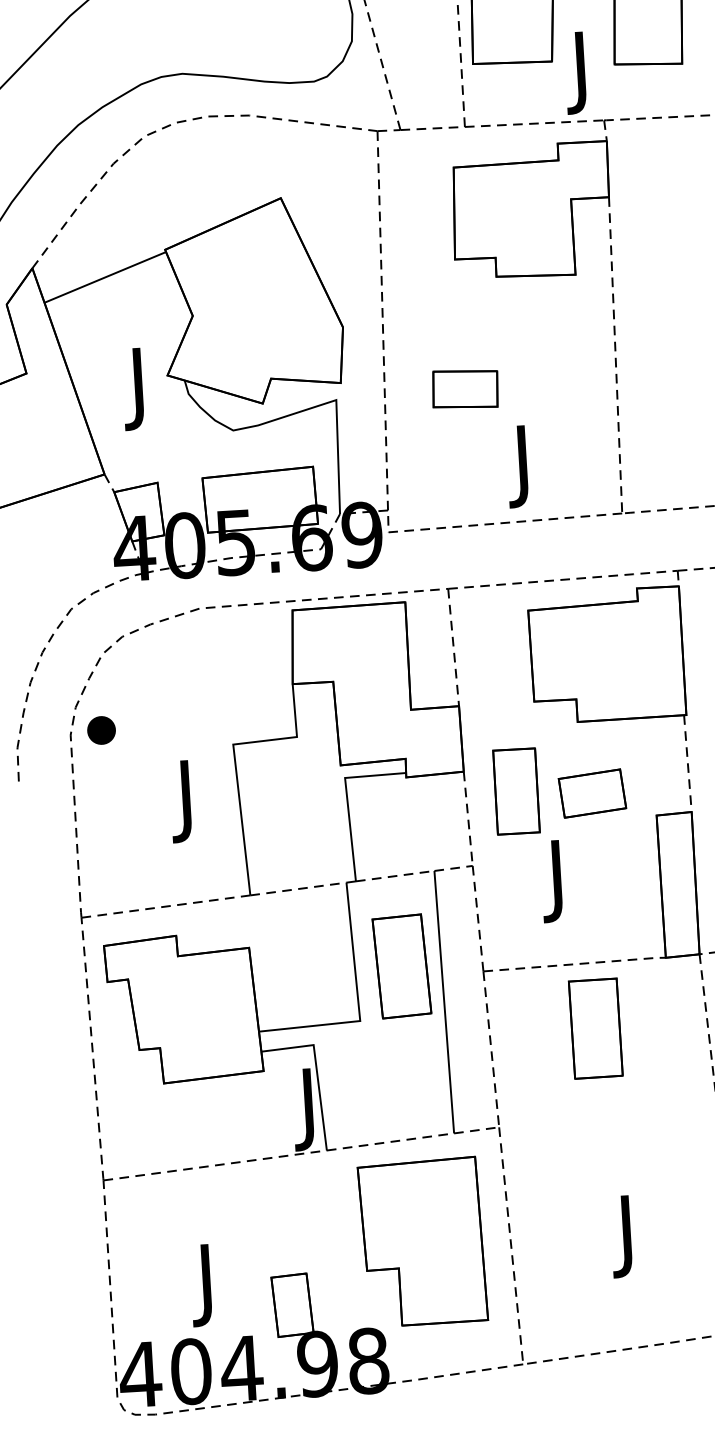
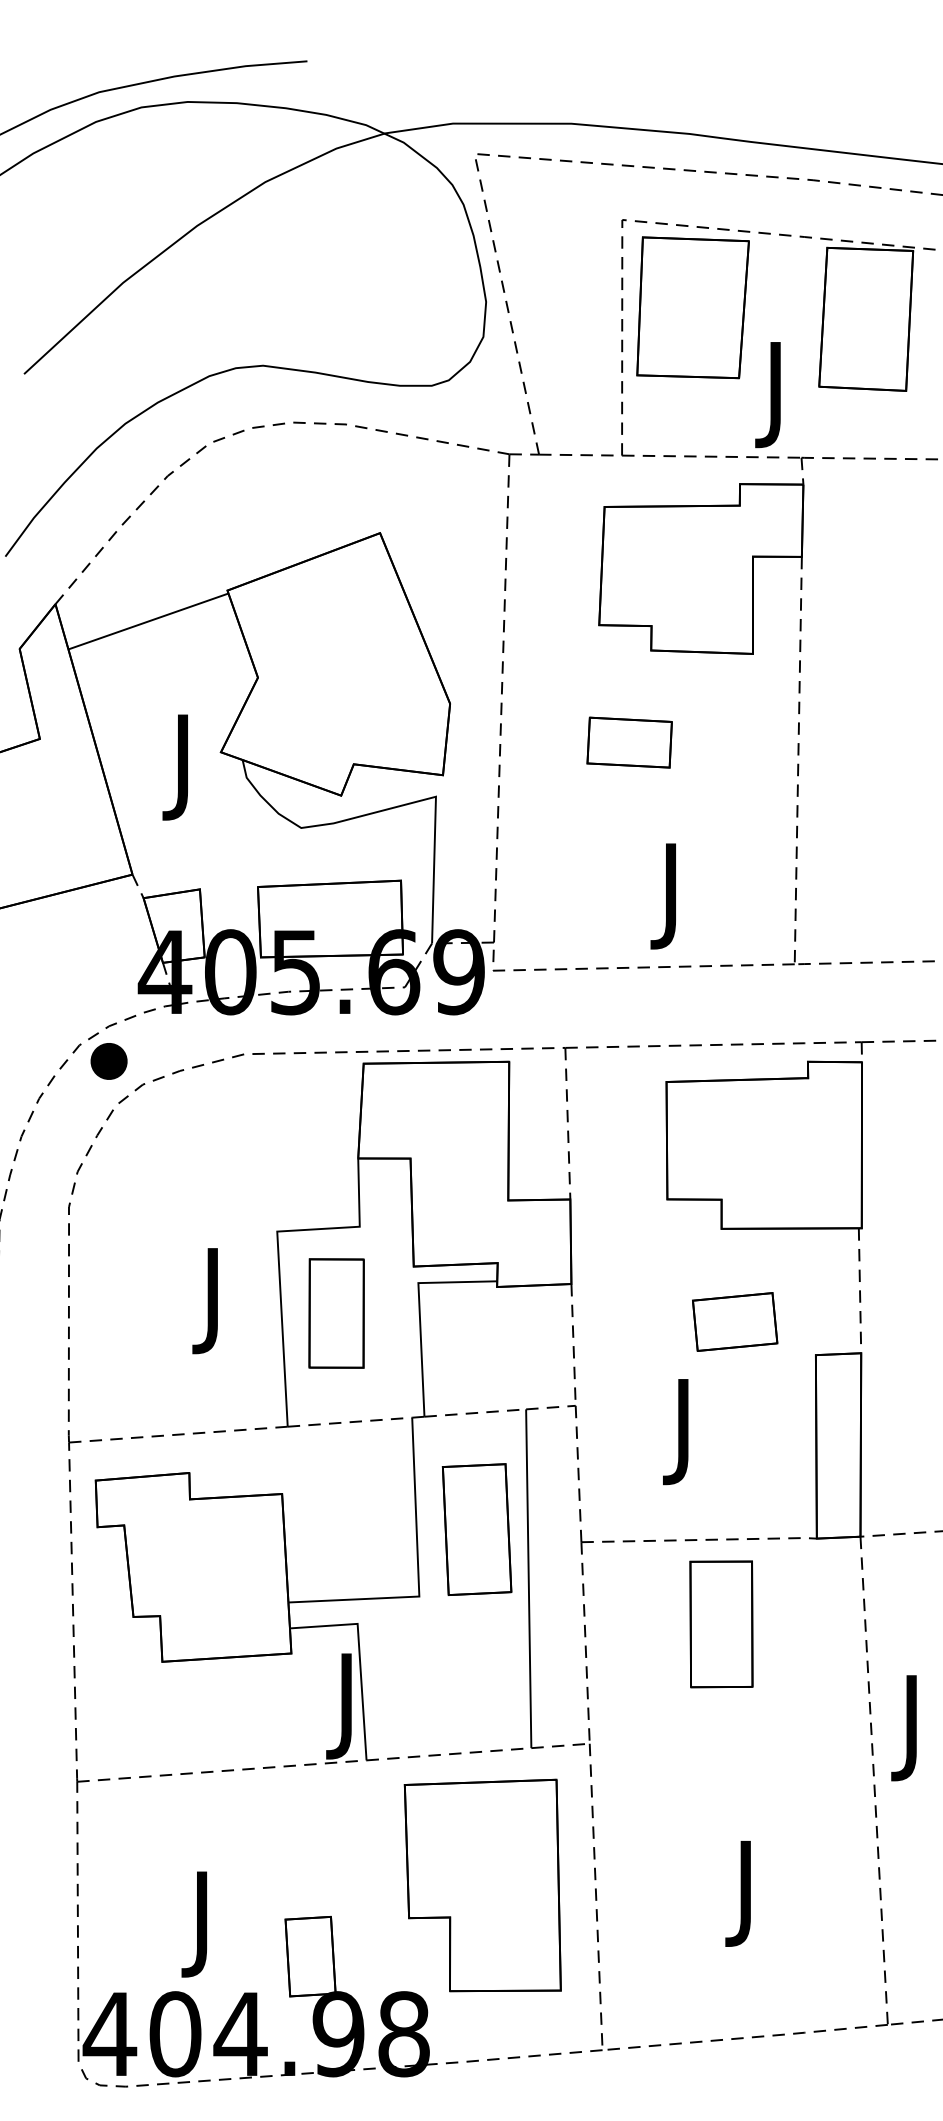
part: (465, 389) -> (629, 742), moved
part: (101, 730) -> (108, 1061), moved
part: (516, 791) -> (336, 1313), moved

